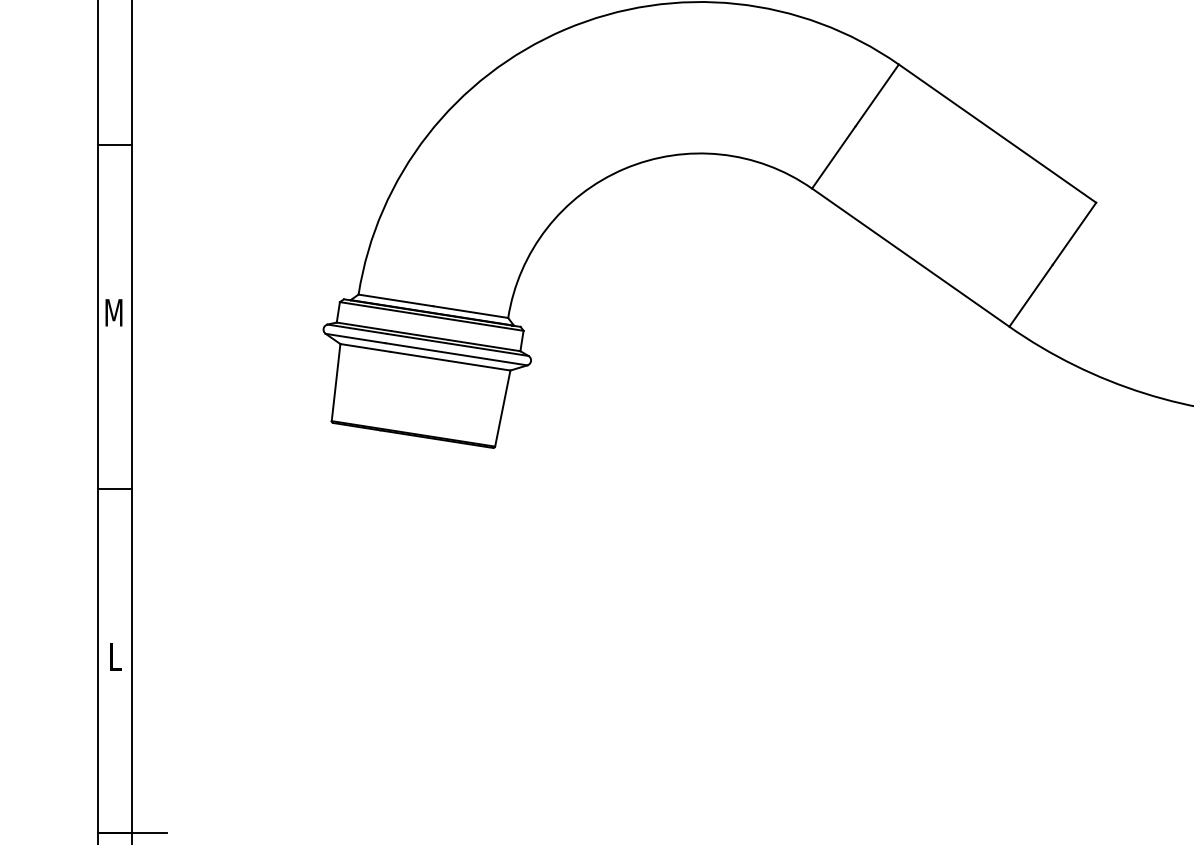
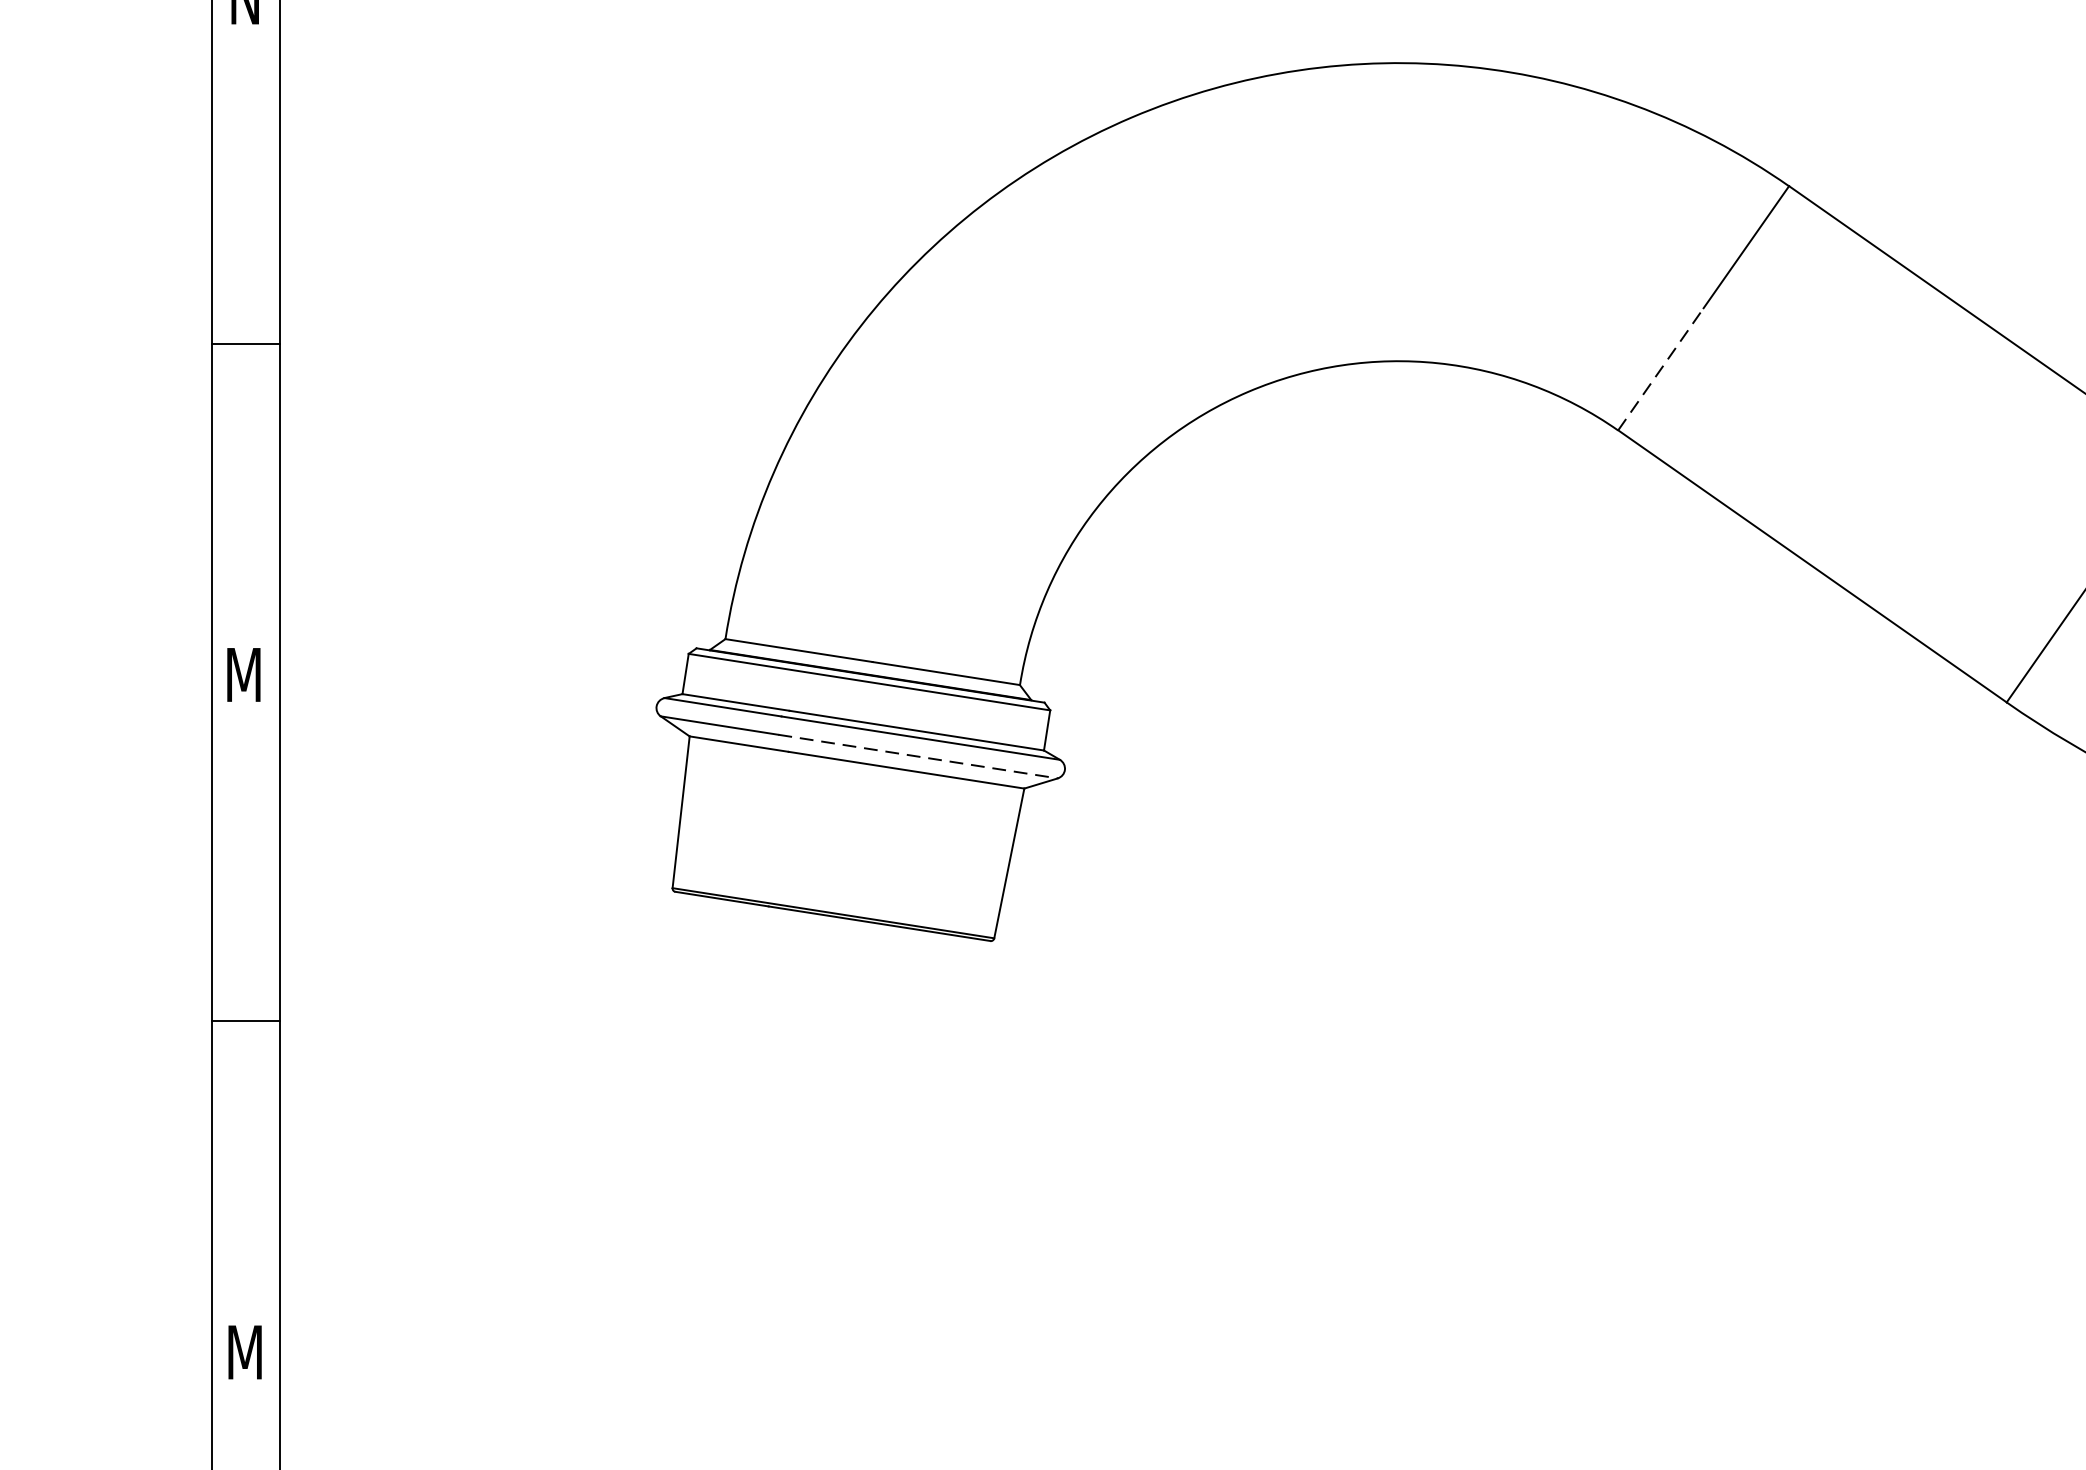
line: (833, 157) -> (1660, 369), solid -> dashed
line: (456, 354) -> (918, 756), solid -> dashed
text: (114, 656) -> (244, 1351), L -> M

